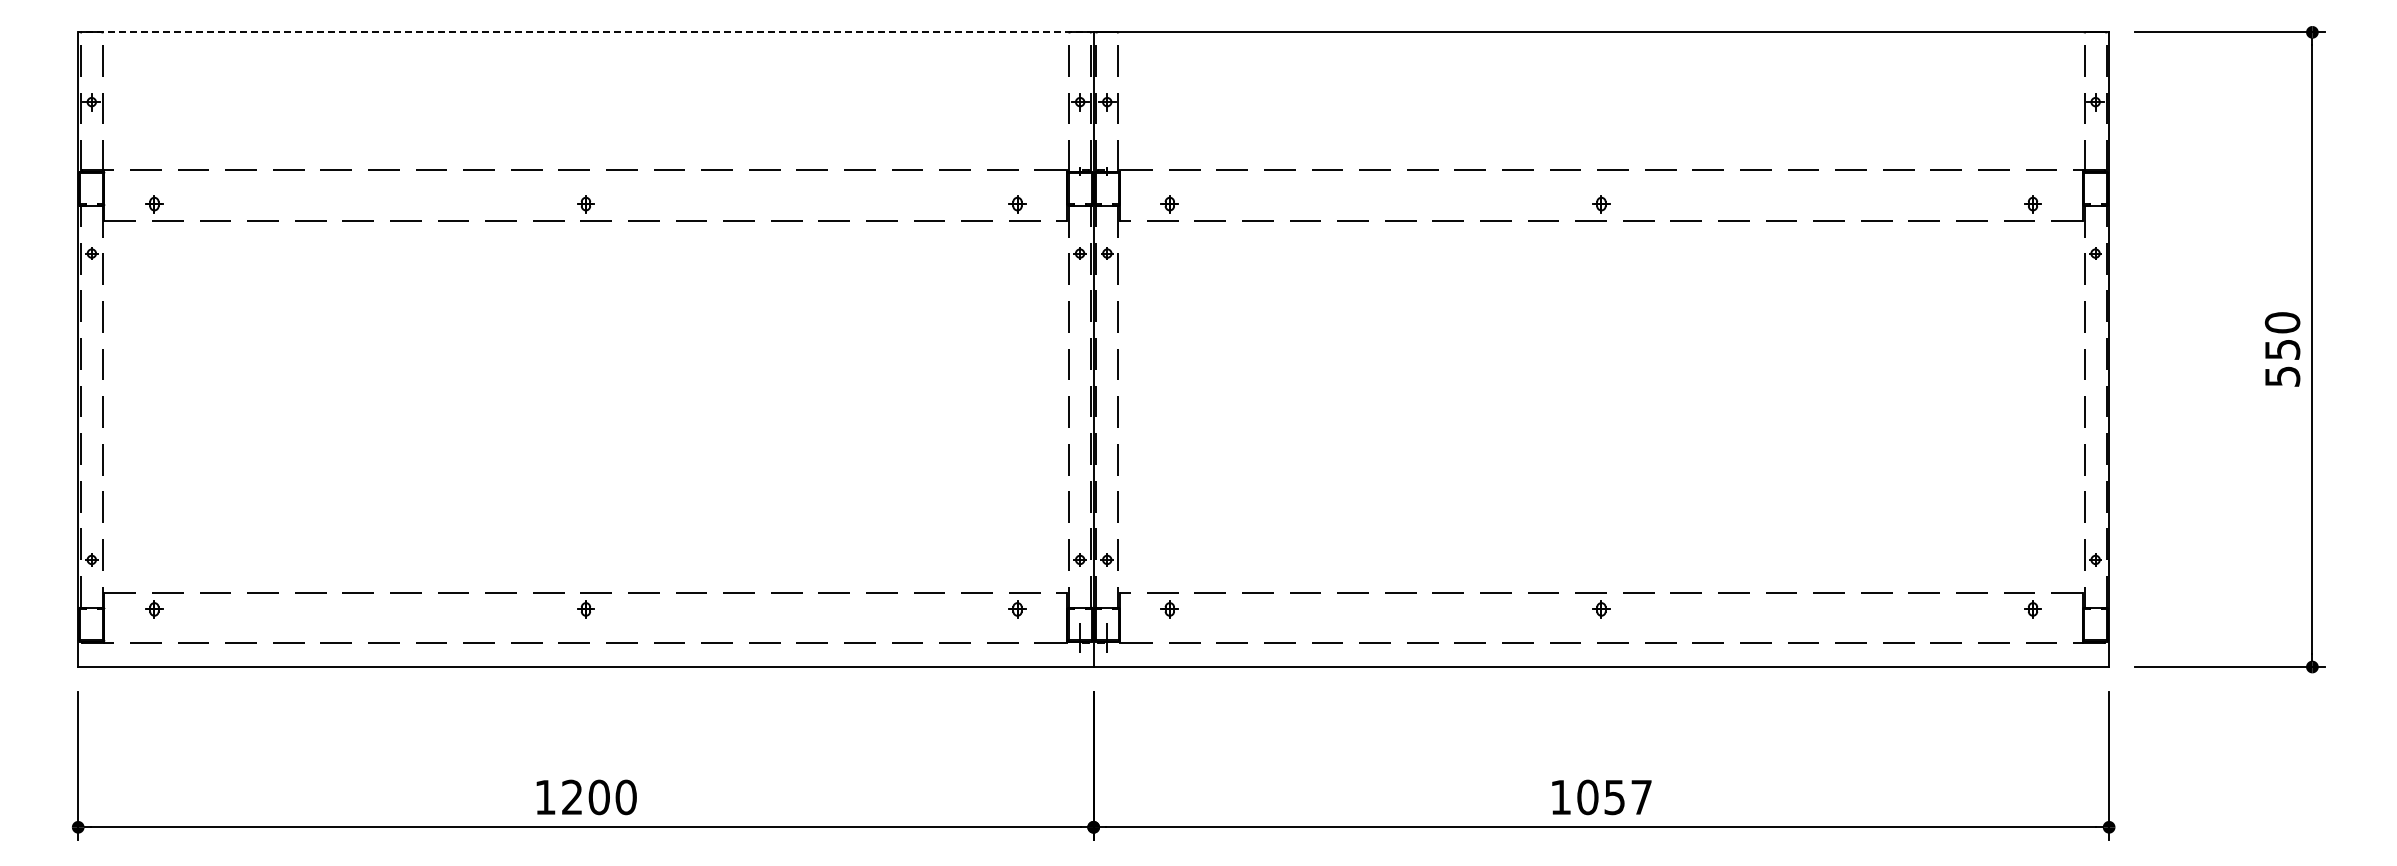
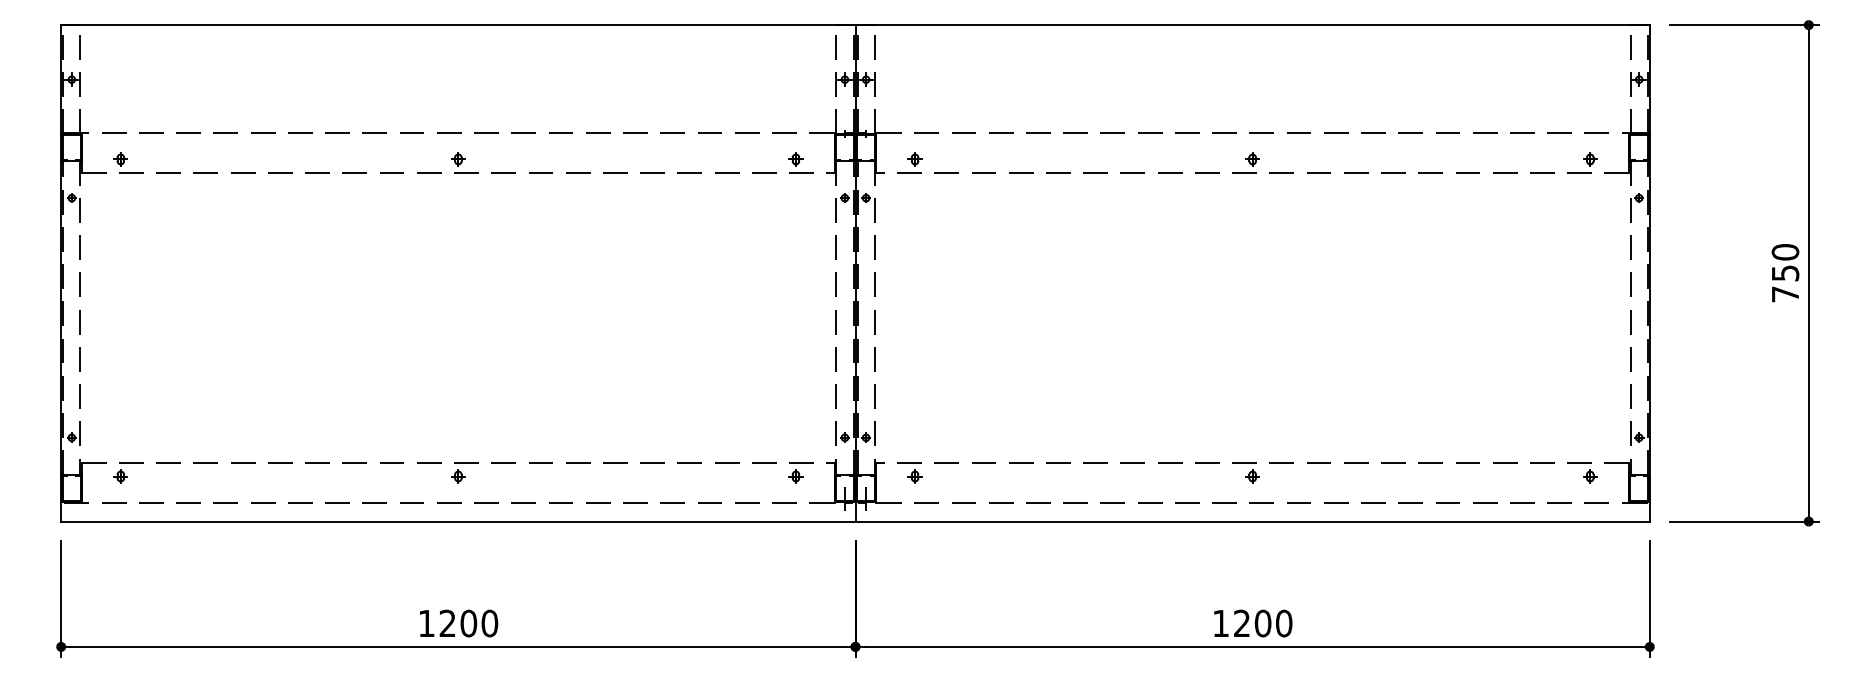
line: (585, 32) -> (458, 25), dashed -> solid
text: (2282, 376) -> (1785, 294), 550 -> 750
text: (1614, 797) -> (1262, 623), 1057 -> 1200

